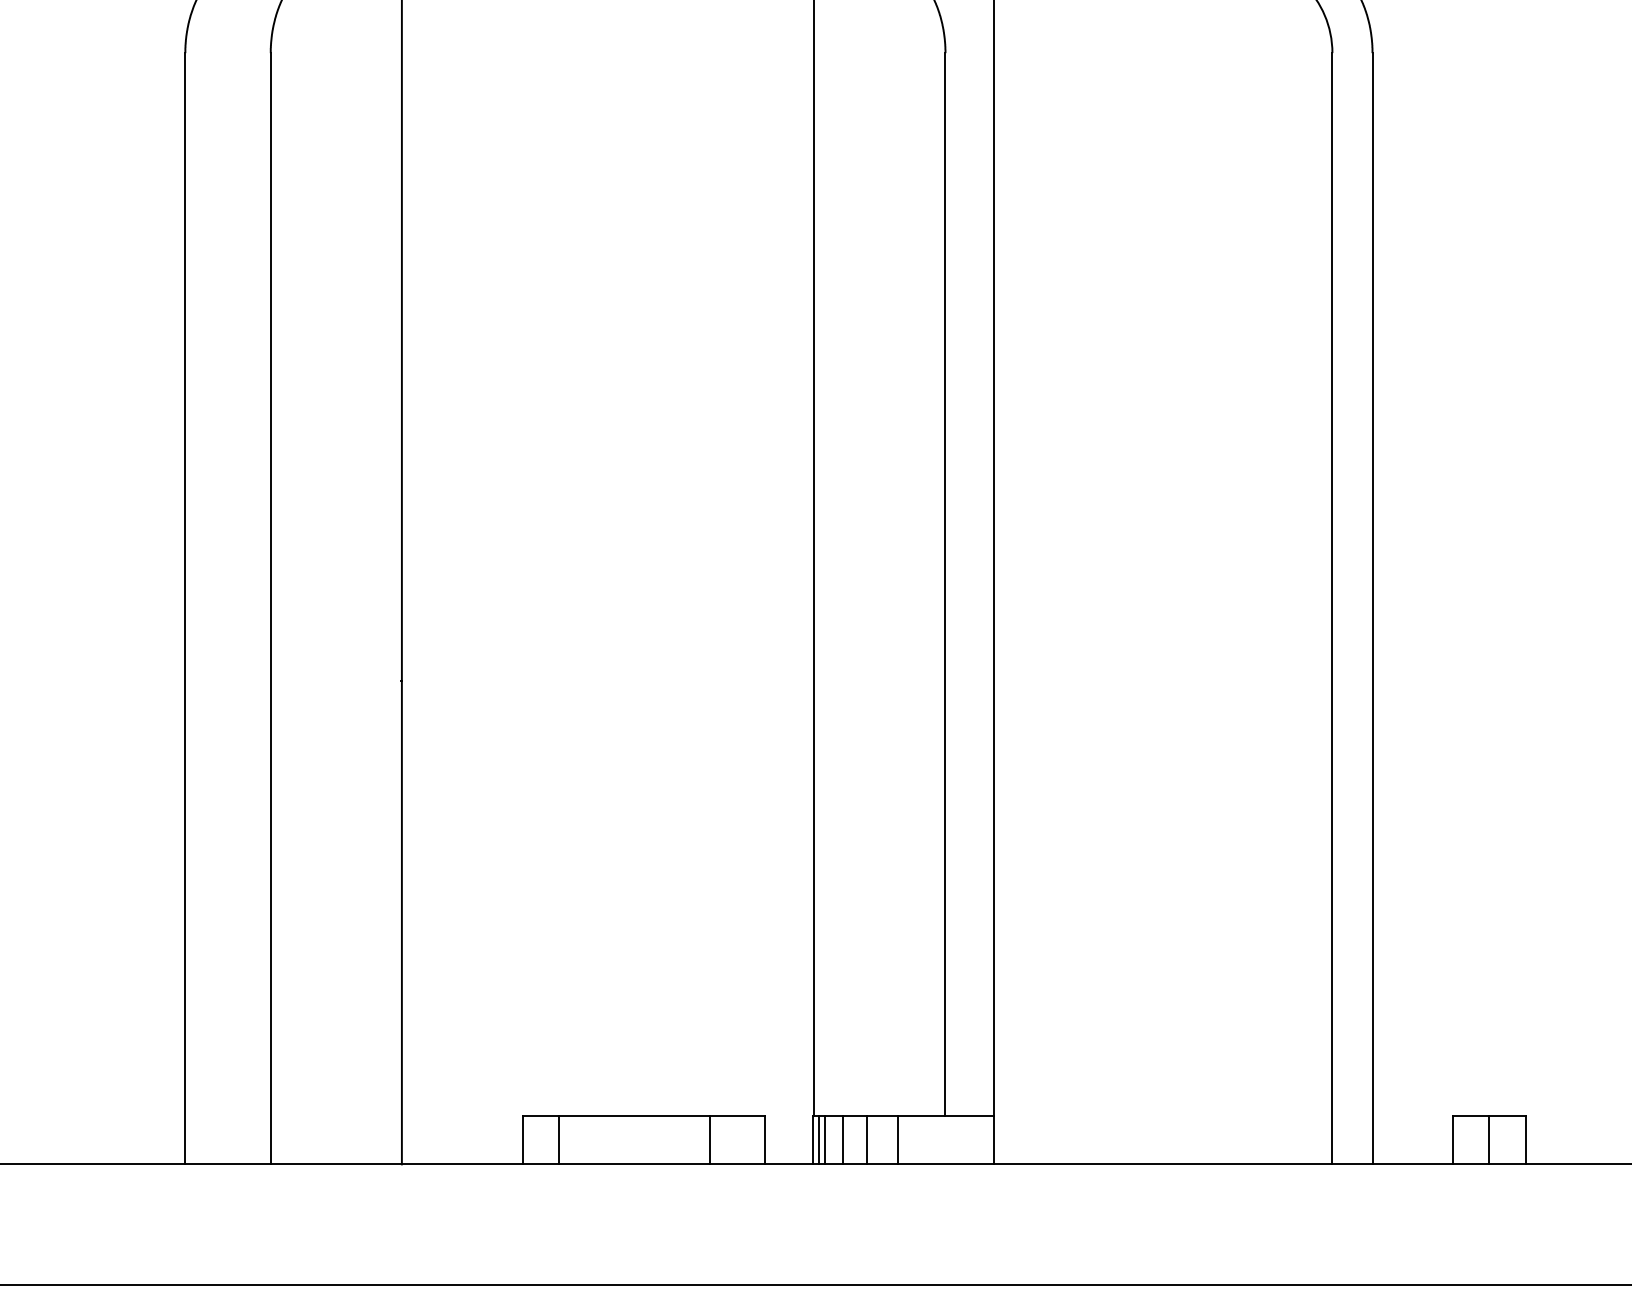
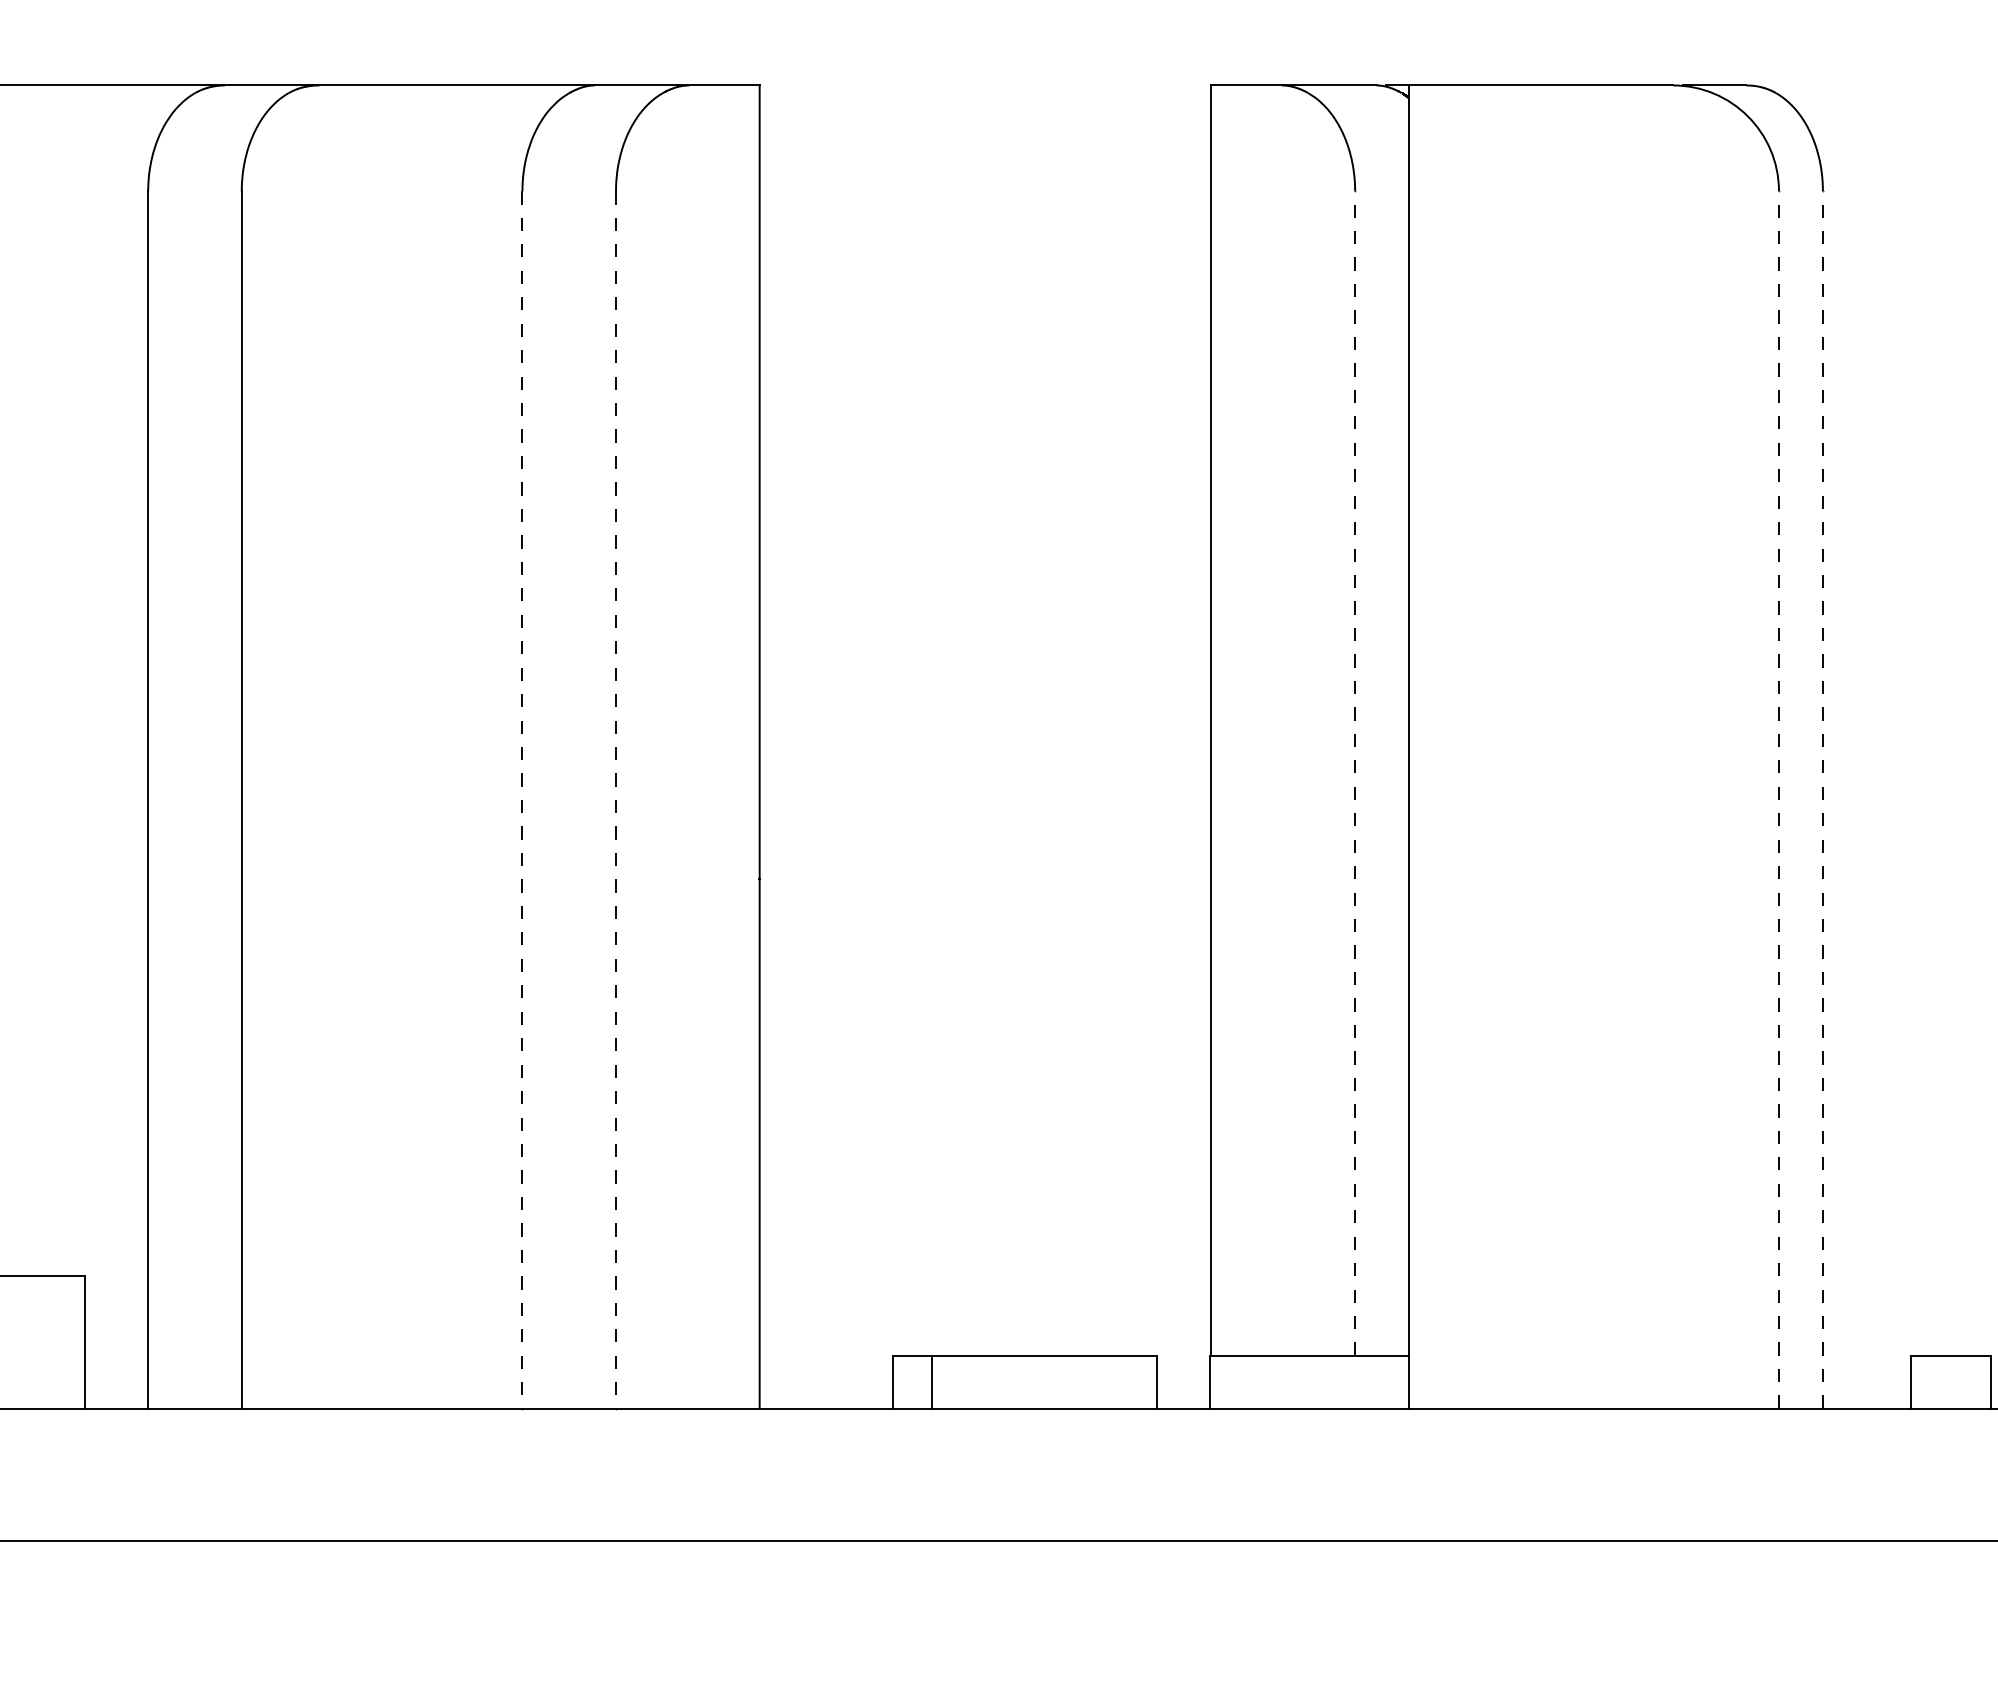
line: (945, 583) -> (1355, 772), solid -> dashed
line: (185, 608) -> (522, 799), solid -> dashed
line: (271, 608) -> (616, 799), solid -> dashed
line: (1331, 608) -> (1778, 799), solid -> dashed
line: (1372, 608) -> (1822, 799), solid -> dashed
line: (710, 1139) -> (1097, 1381), removed
line: (818, 1139) -> (1216, 1381), removed
line: (825, 1139) -> (1223, 1381), removed
line: (843, 1139) -> (1243, 1381), removed
line: (867, 1139) -> (1269, 1381), removed
line: (897, 1139) -> (1302, 1381), removed
line: (1488, 1139) -> (1950, 1381), removed

